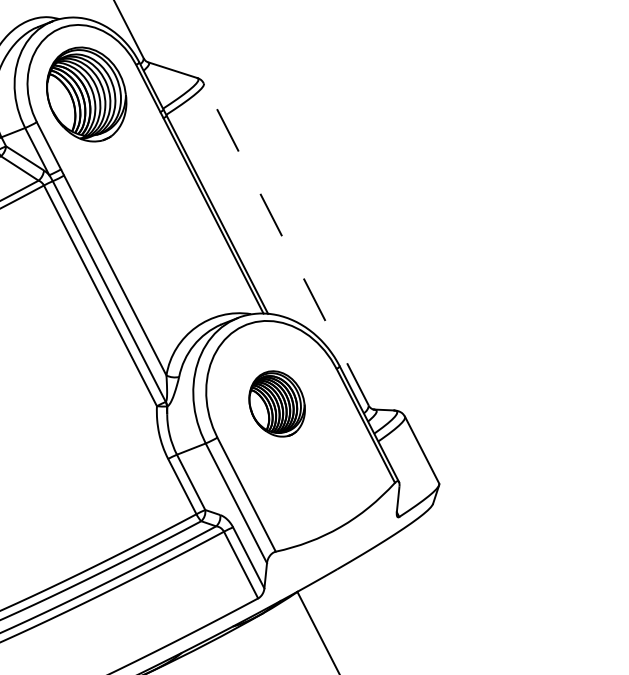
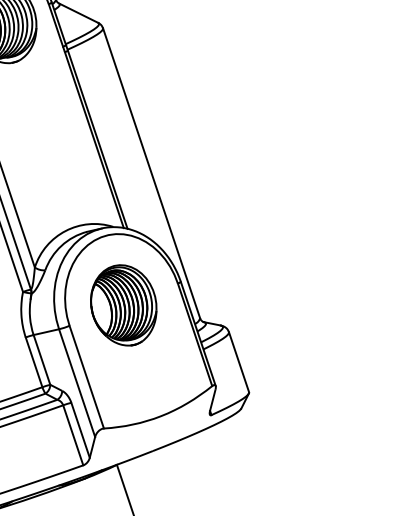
line: (286, 244) -> (151, 173), dashed -> solid
part: (276, 403) -> (123, 304), size x1.43

